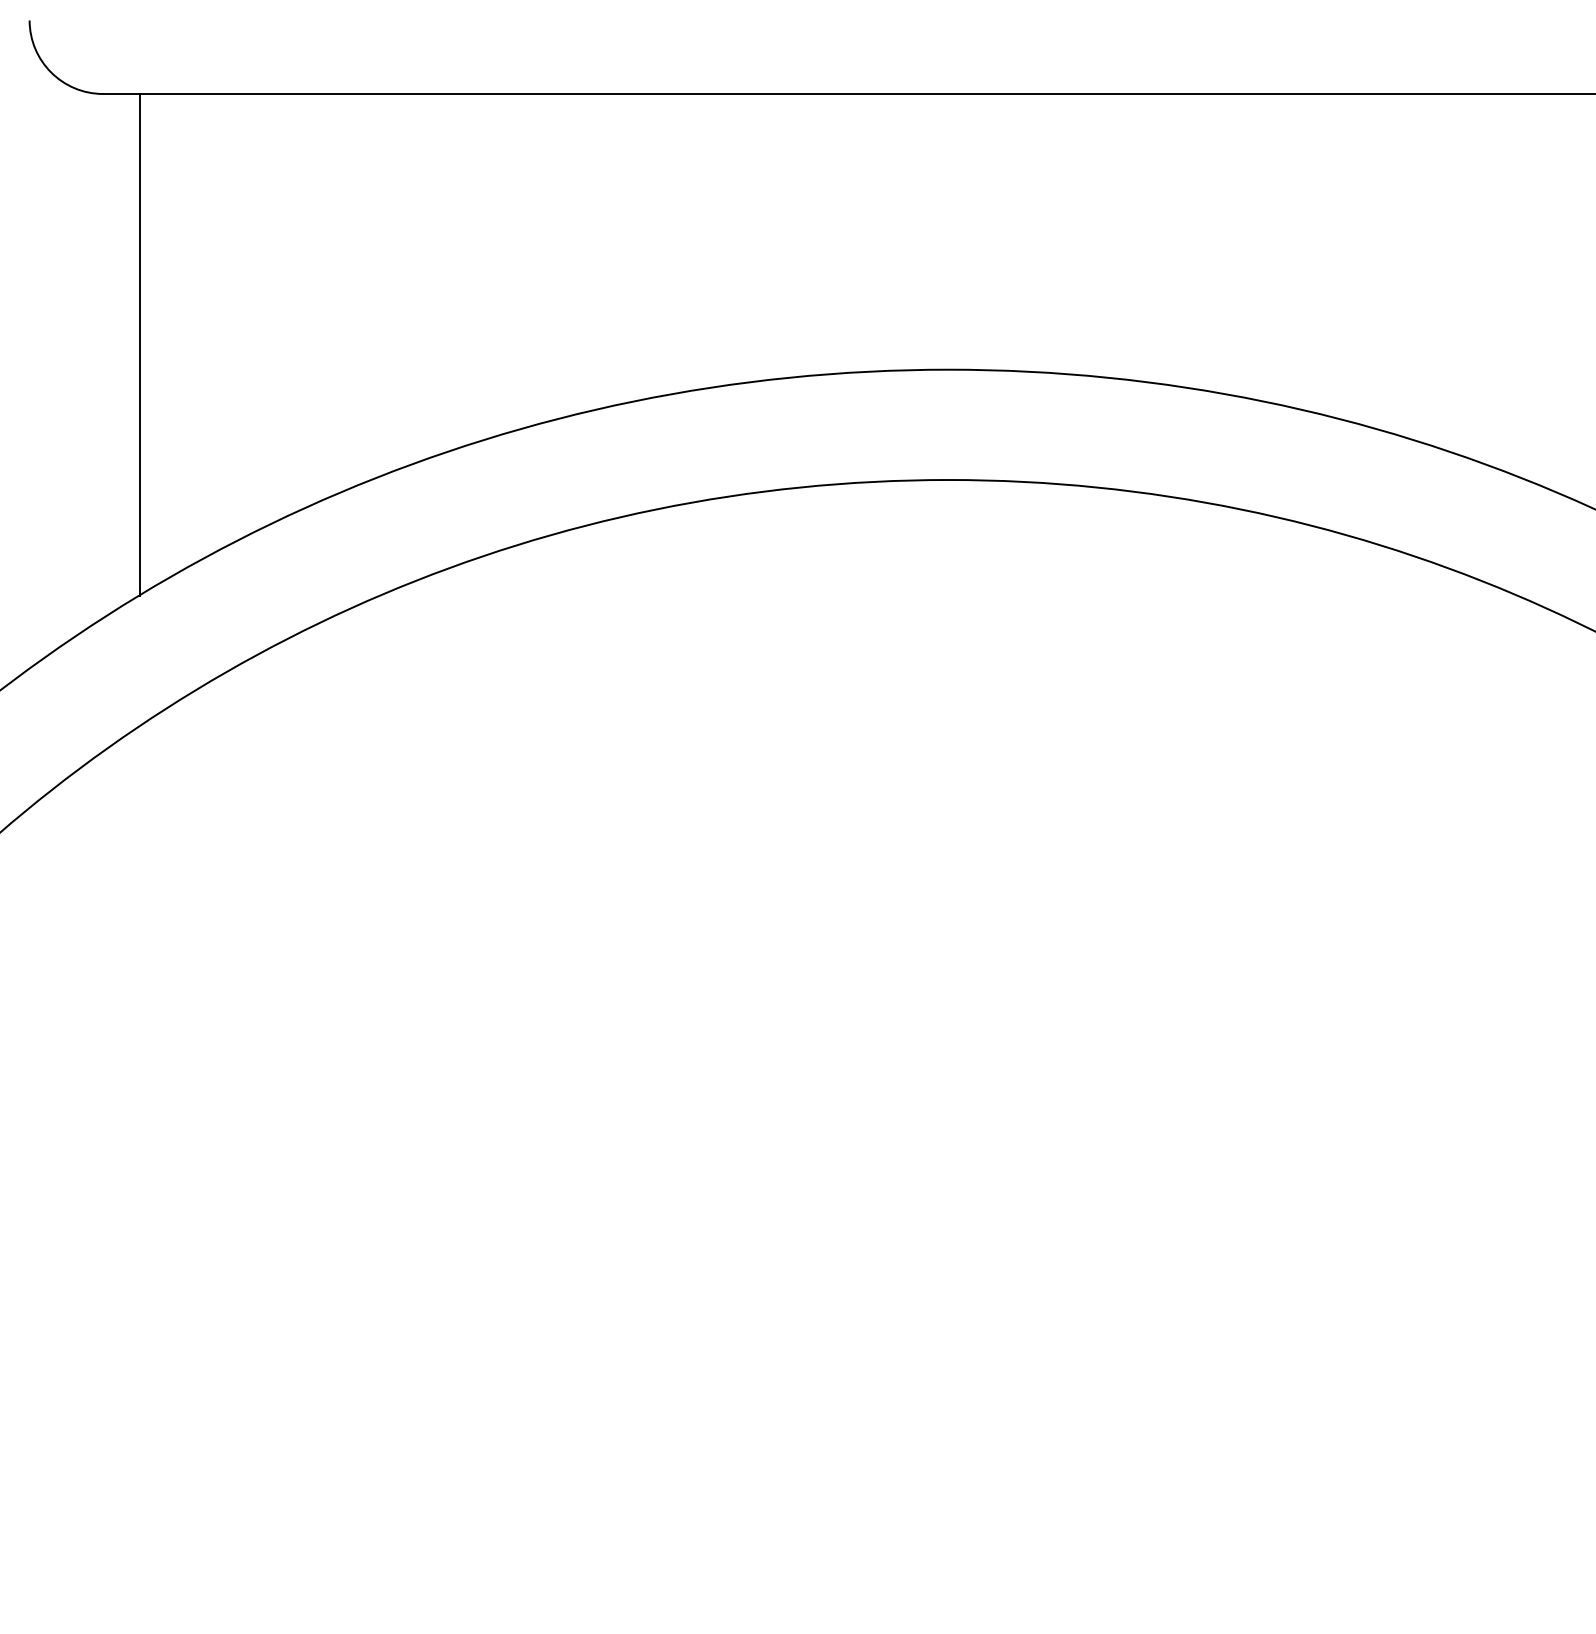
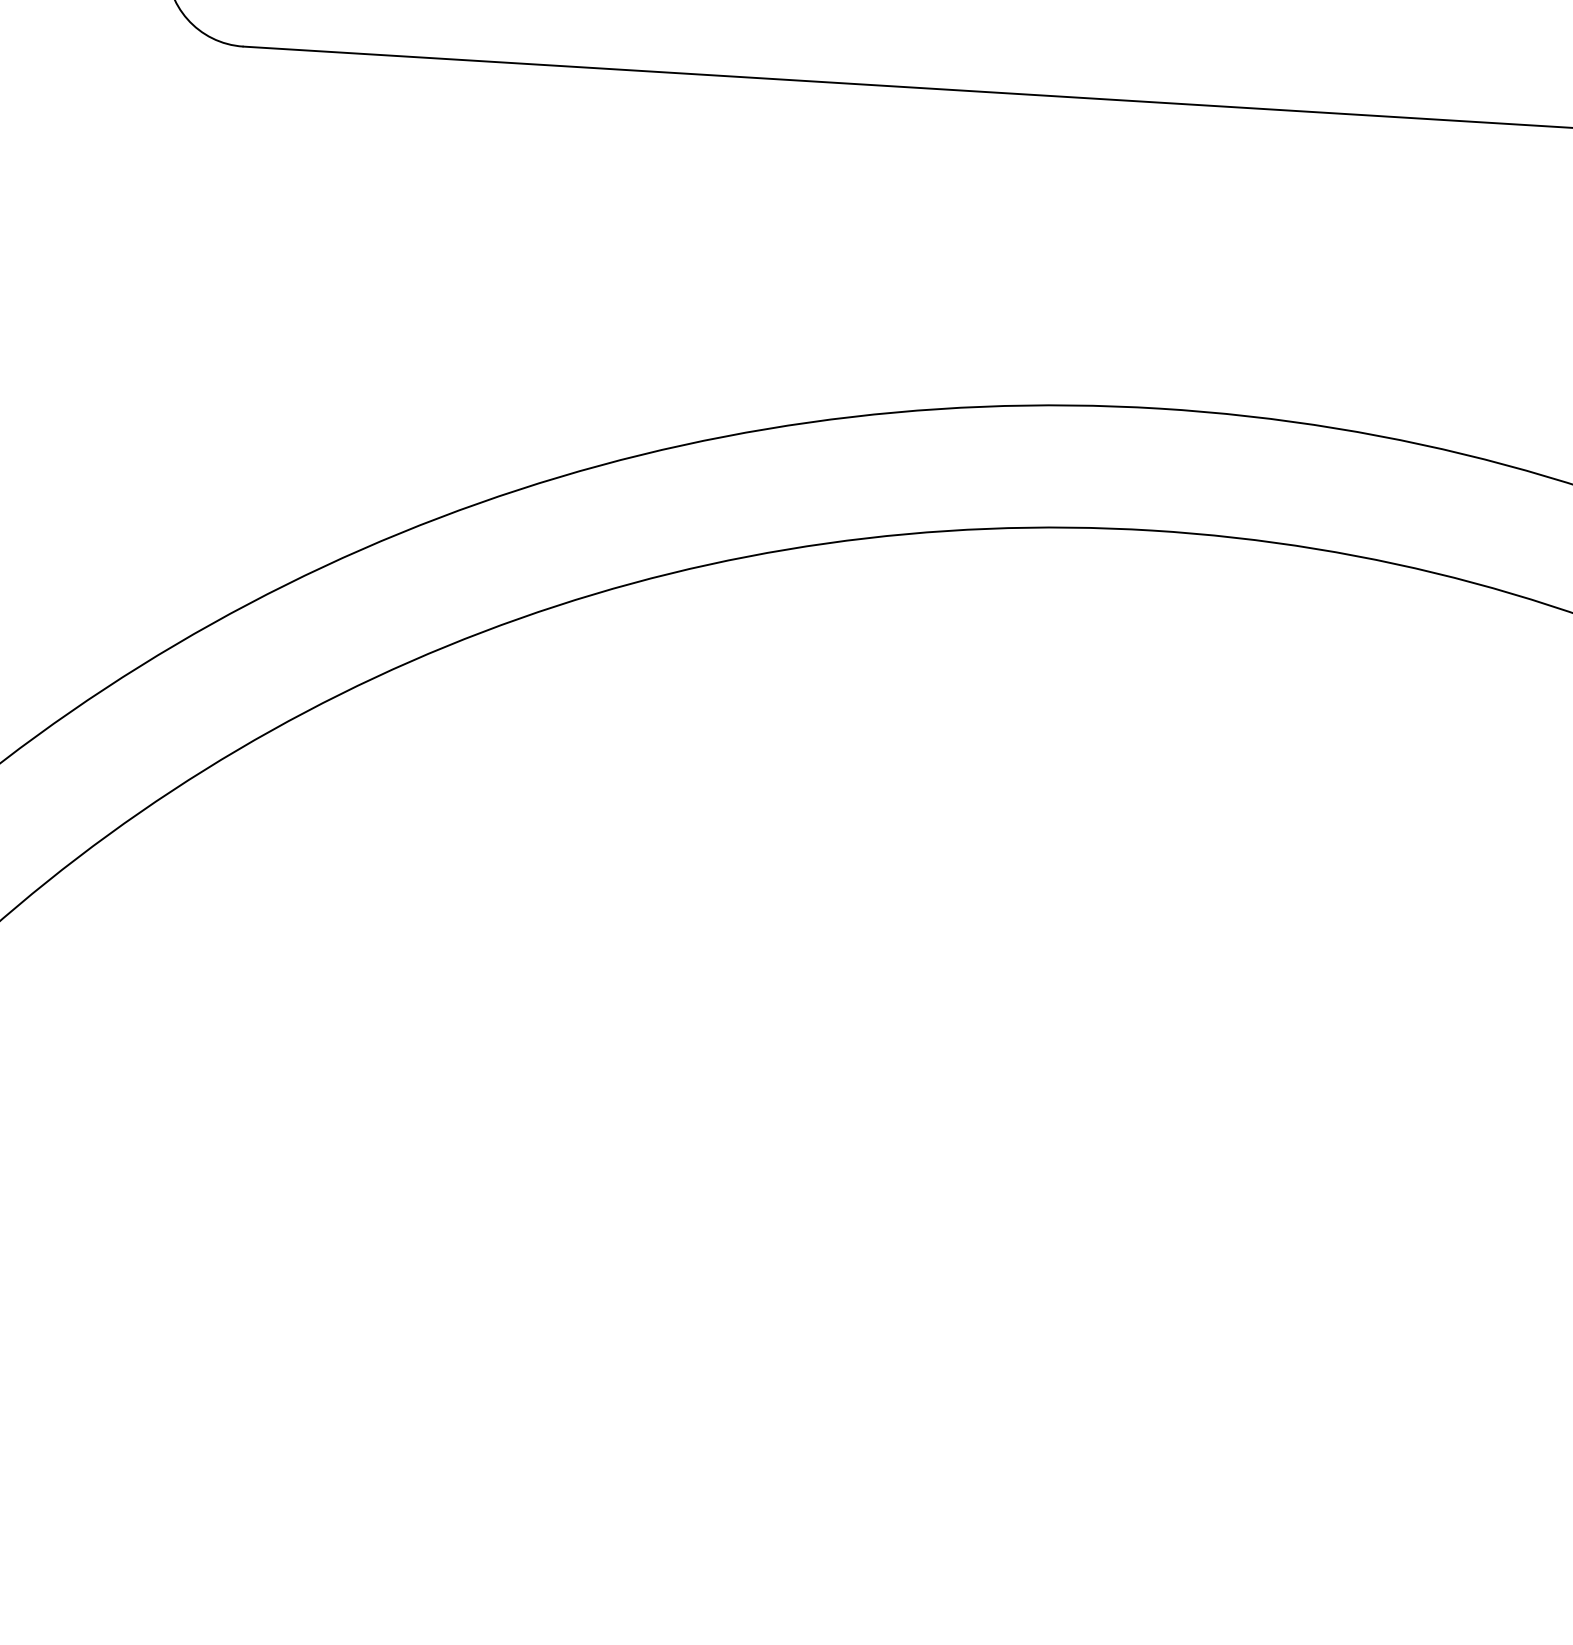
line: (139, 345) -> (266, 327), removed

